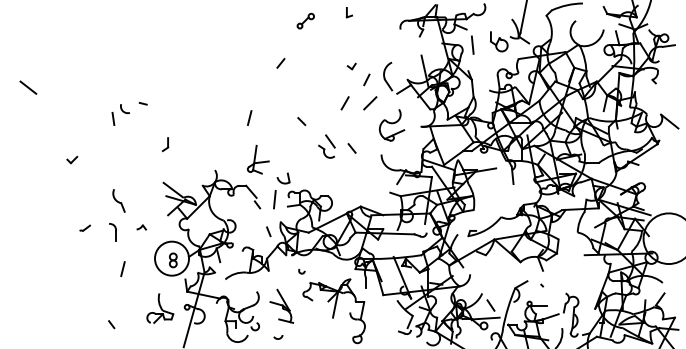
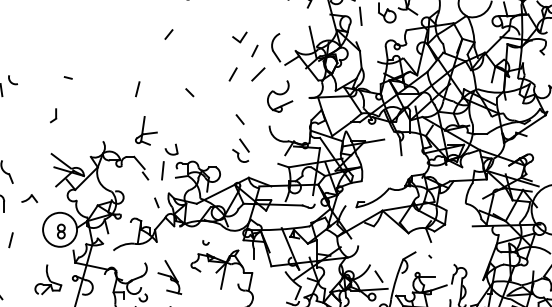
part: (351, 66) -> (239, 37), size x1.67
line: (142, 103) -> (67, 77), moved
part: (326, 146) -> (240, 150), moved
part: (141, 227) -> (29, 198), size x1.67
arc: (300, 271) -> (204, 242), moved

